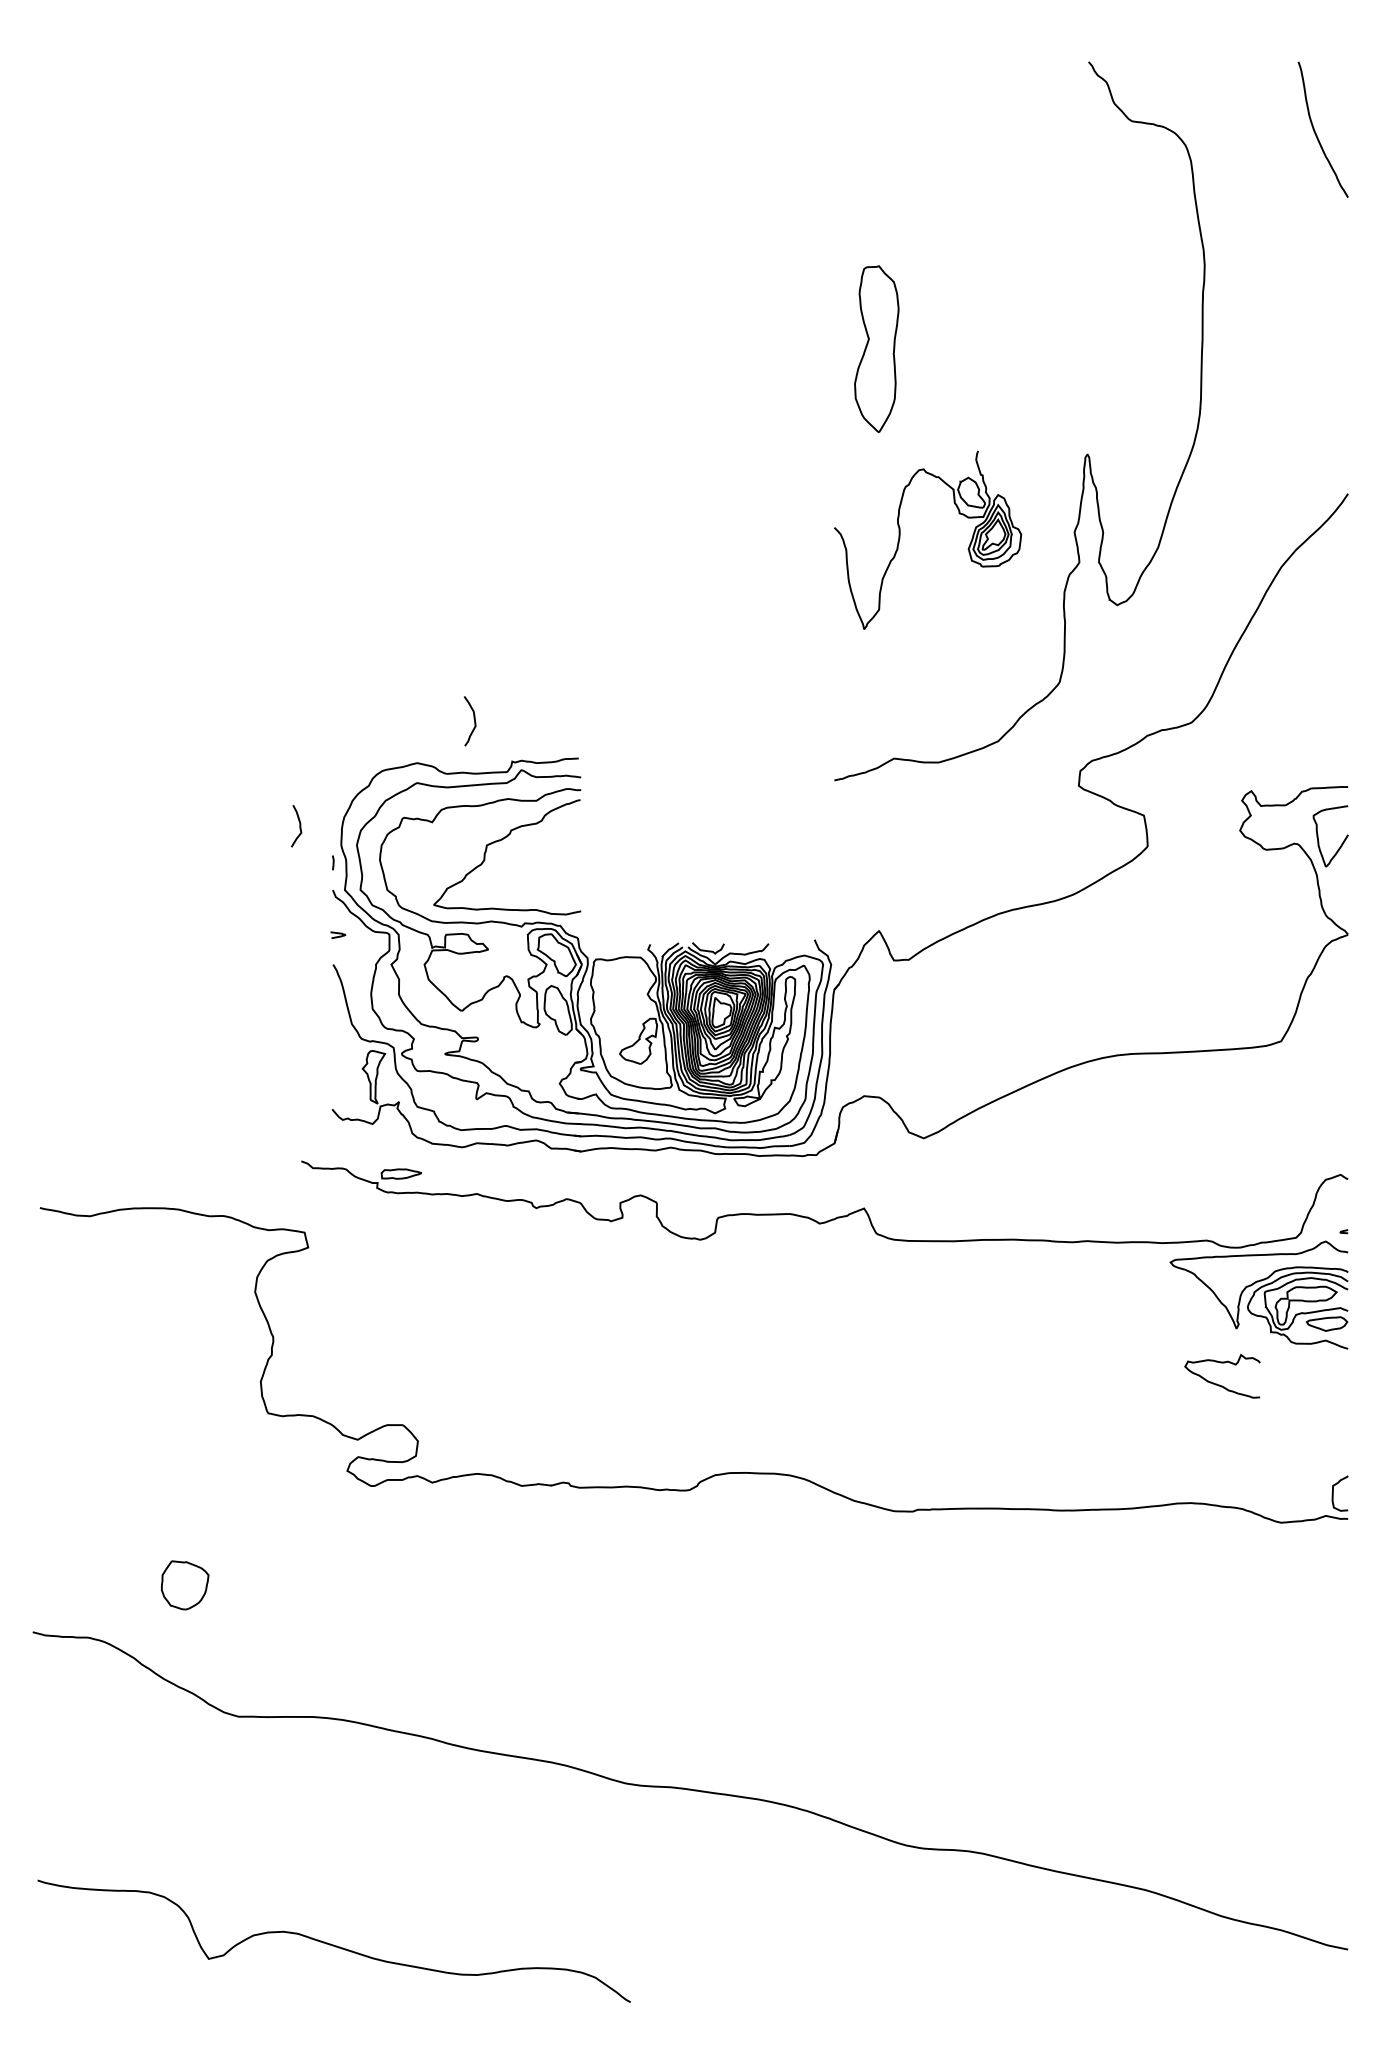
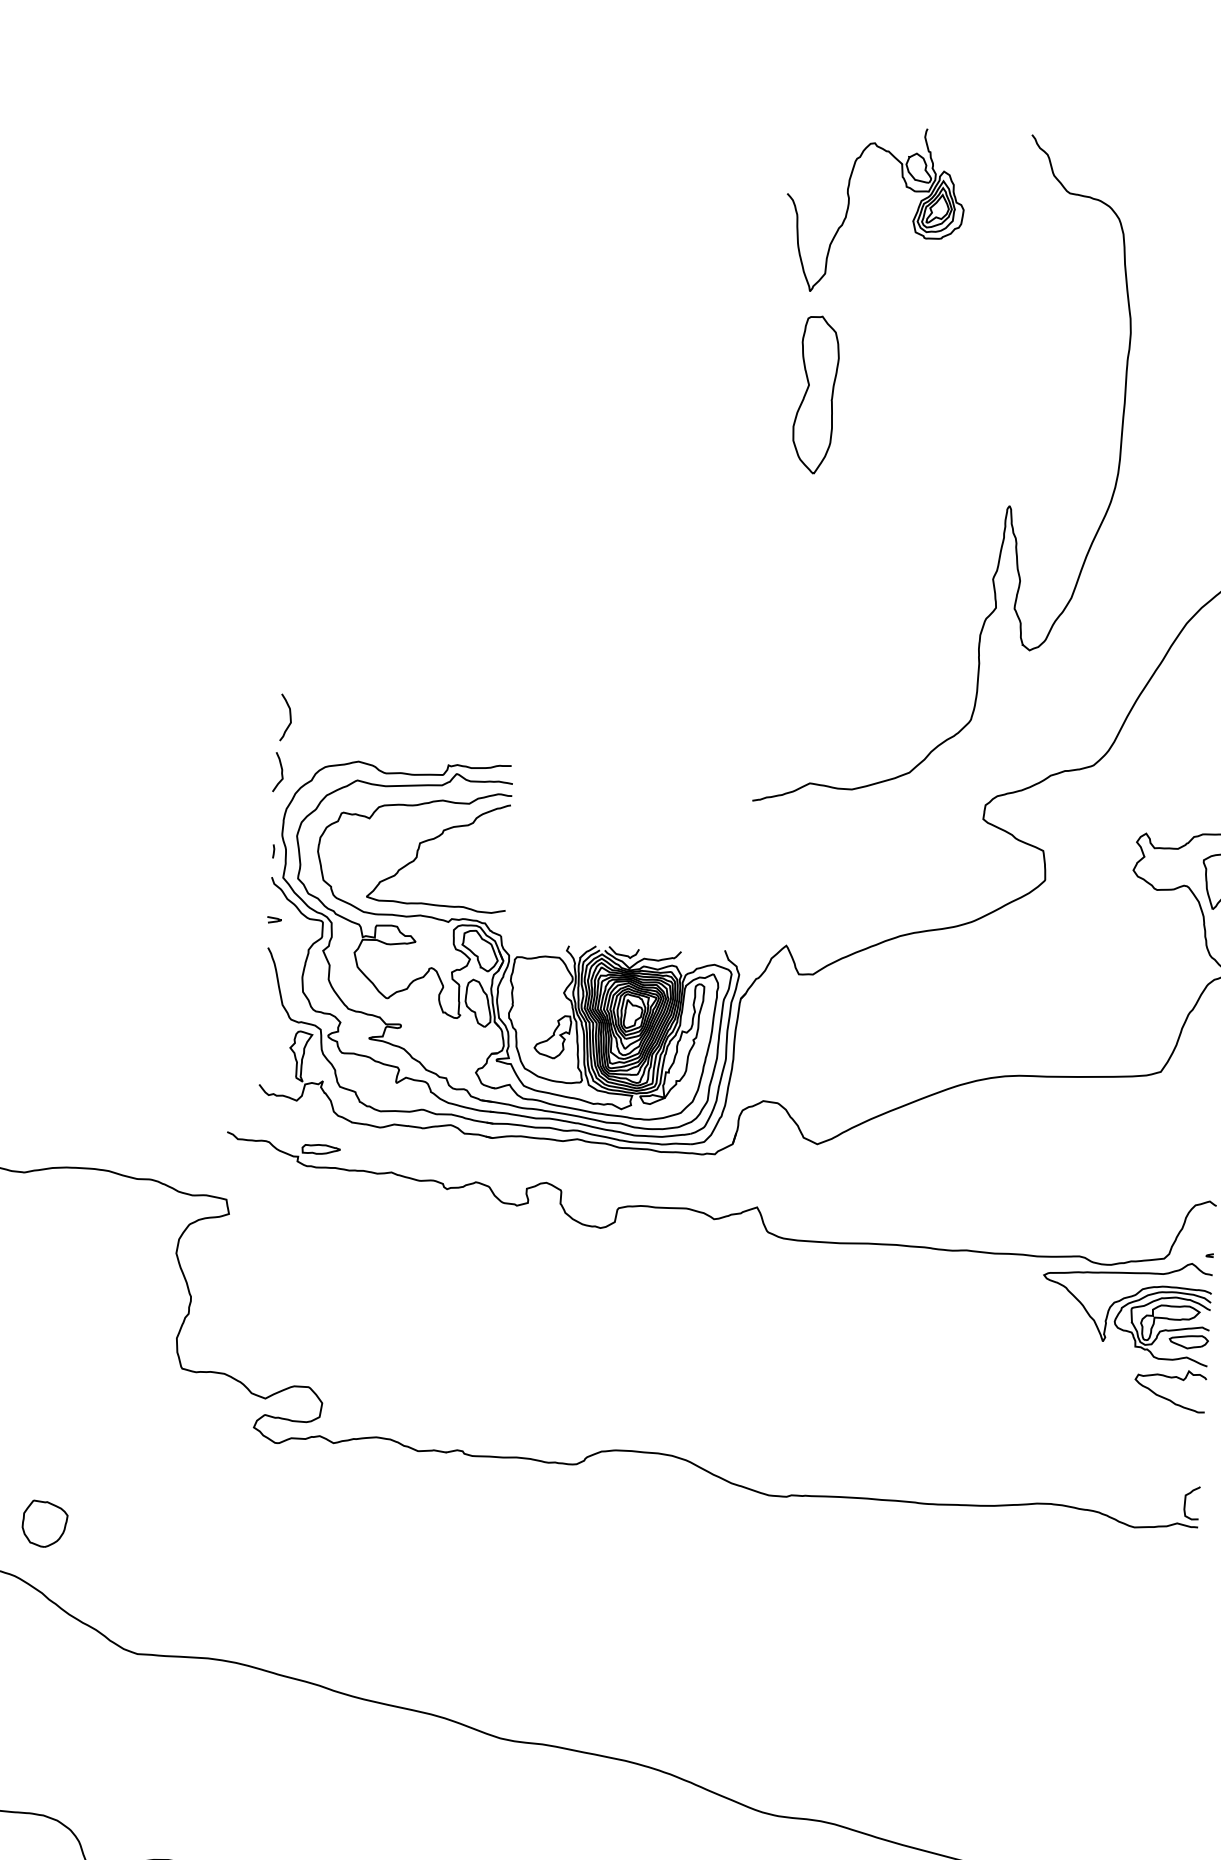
part: (900, 538) -> (849, 207), moved
curve: (473, 718) -> (289, 715), moved
curve: (299, 826) -> (281, 772), moved
curve: (1219, 1384) -> (1167, 1398), moved
part: (184, 1585) -> (44, 1524), moved

